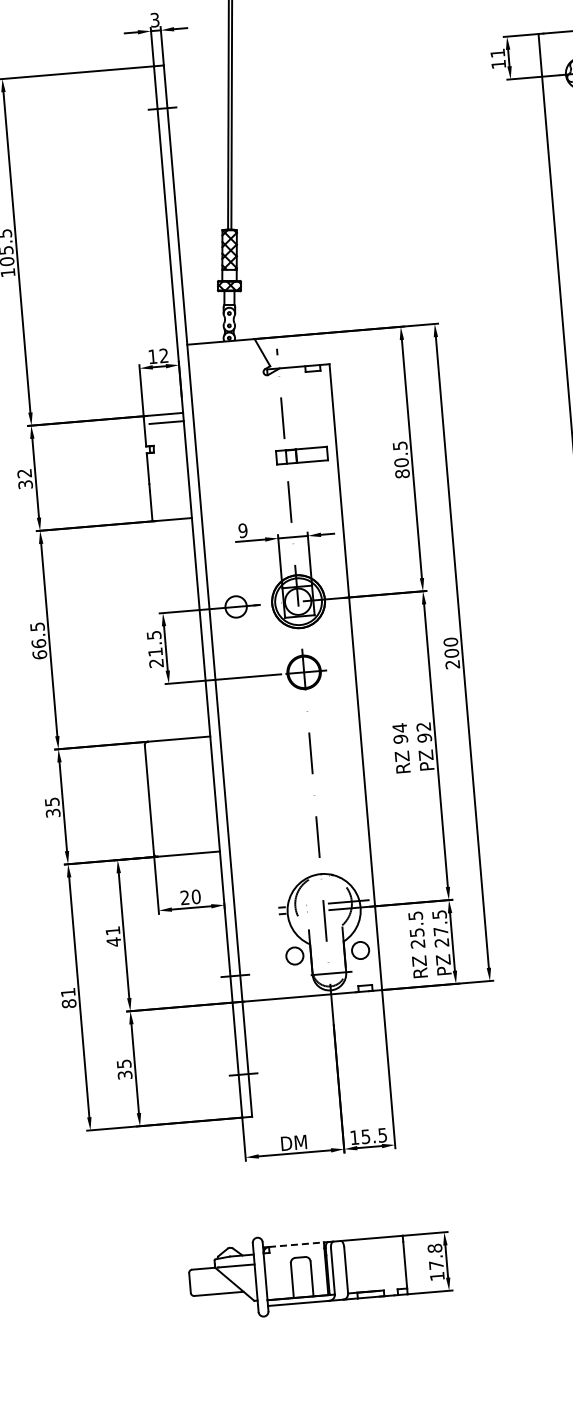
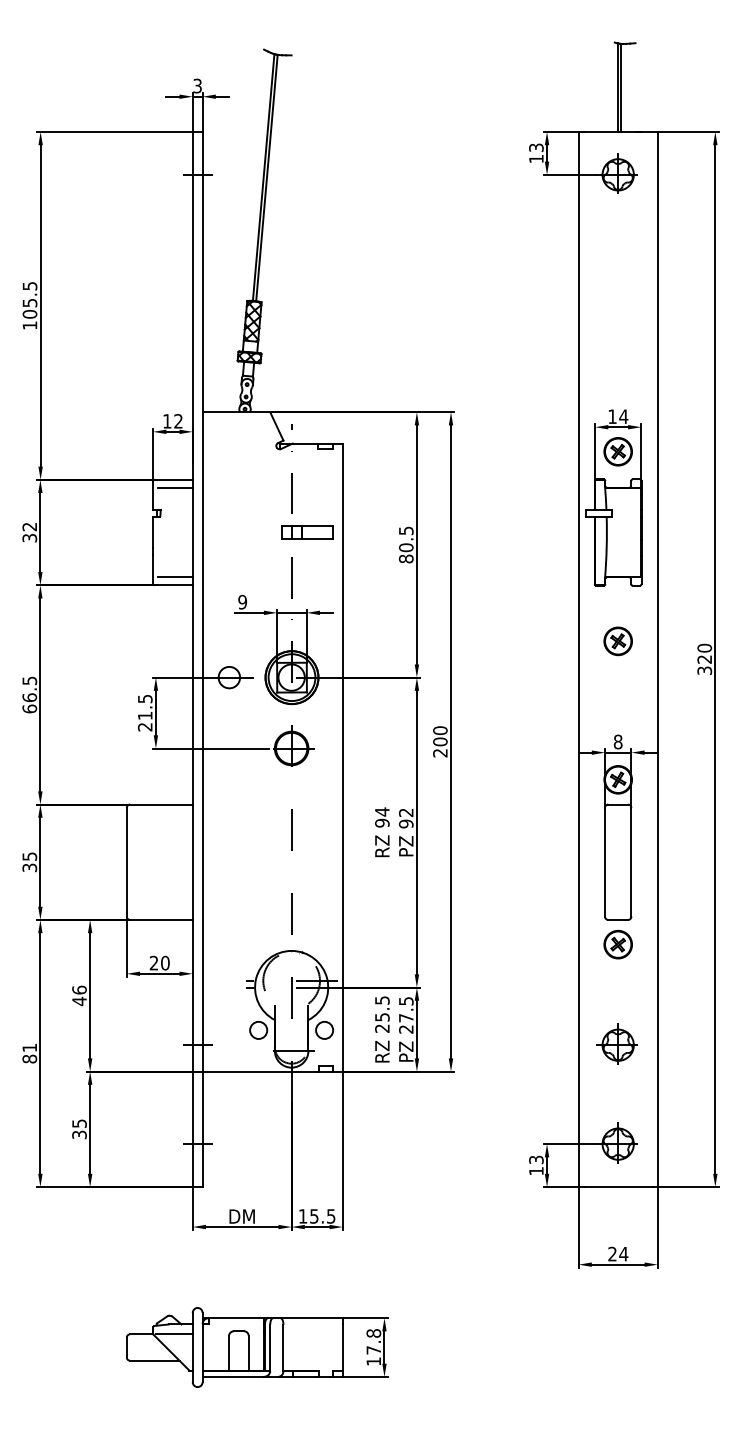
text: (497, 52) -> (536, 147), 11 -> 13
line: (174, 511) -> (175, 577), added
text: (112, 930) -> (79, 989), 41 -> 46
line: (296, 1244) -> (236, 1318), dashed -> solid

